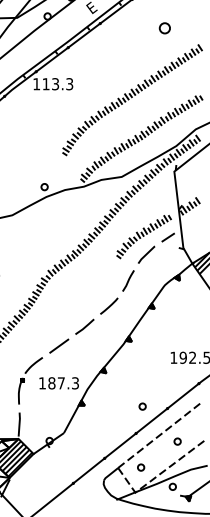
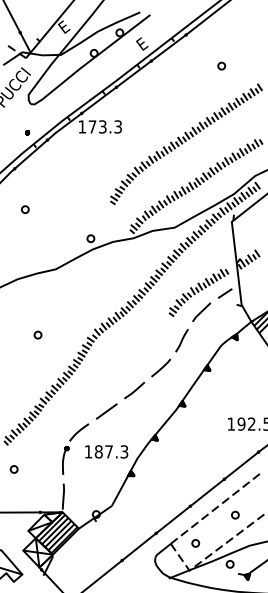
part: (164, 27) -> (221, 65), size x0.62
text: (46, 83) -> (92, 126), 113.3 -> 173.3
part: (142, 406) -> (197, 476), removed

